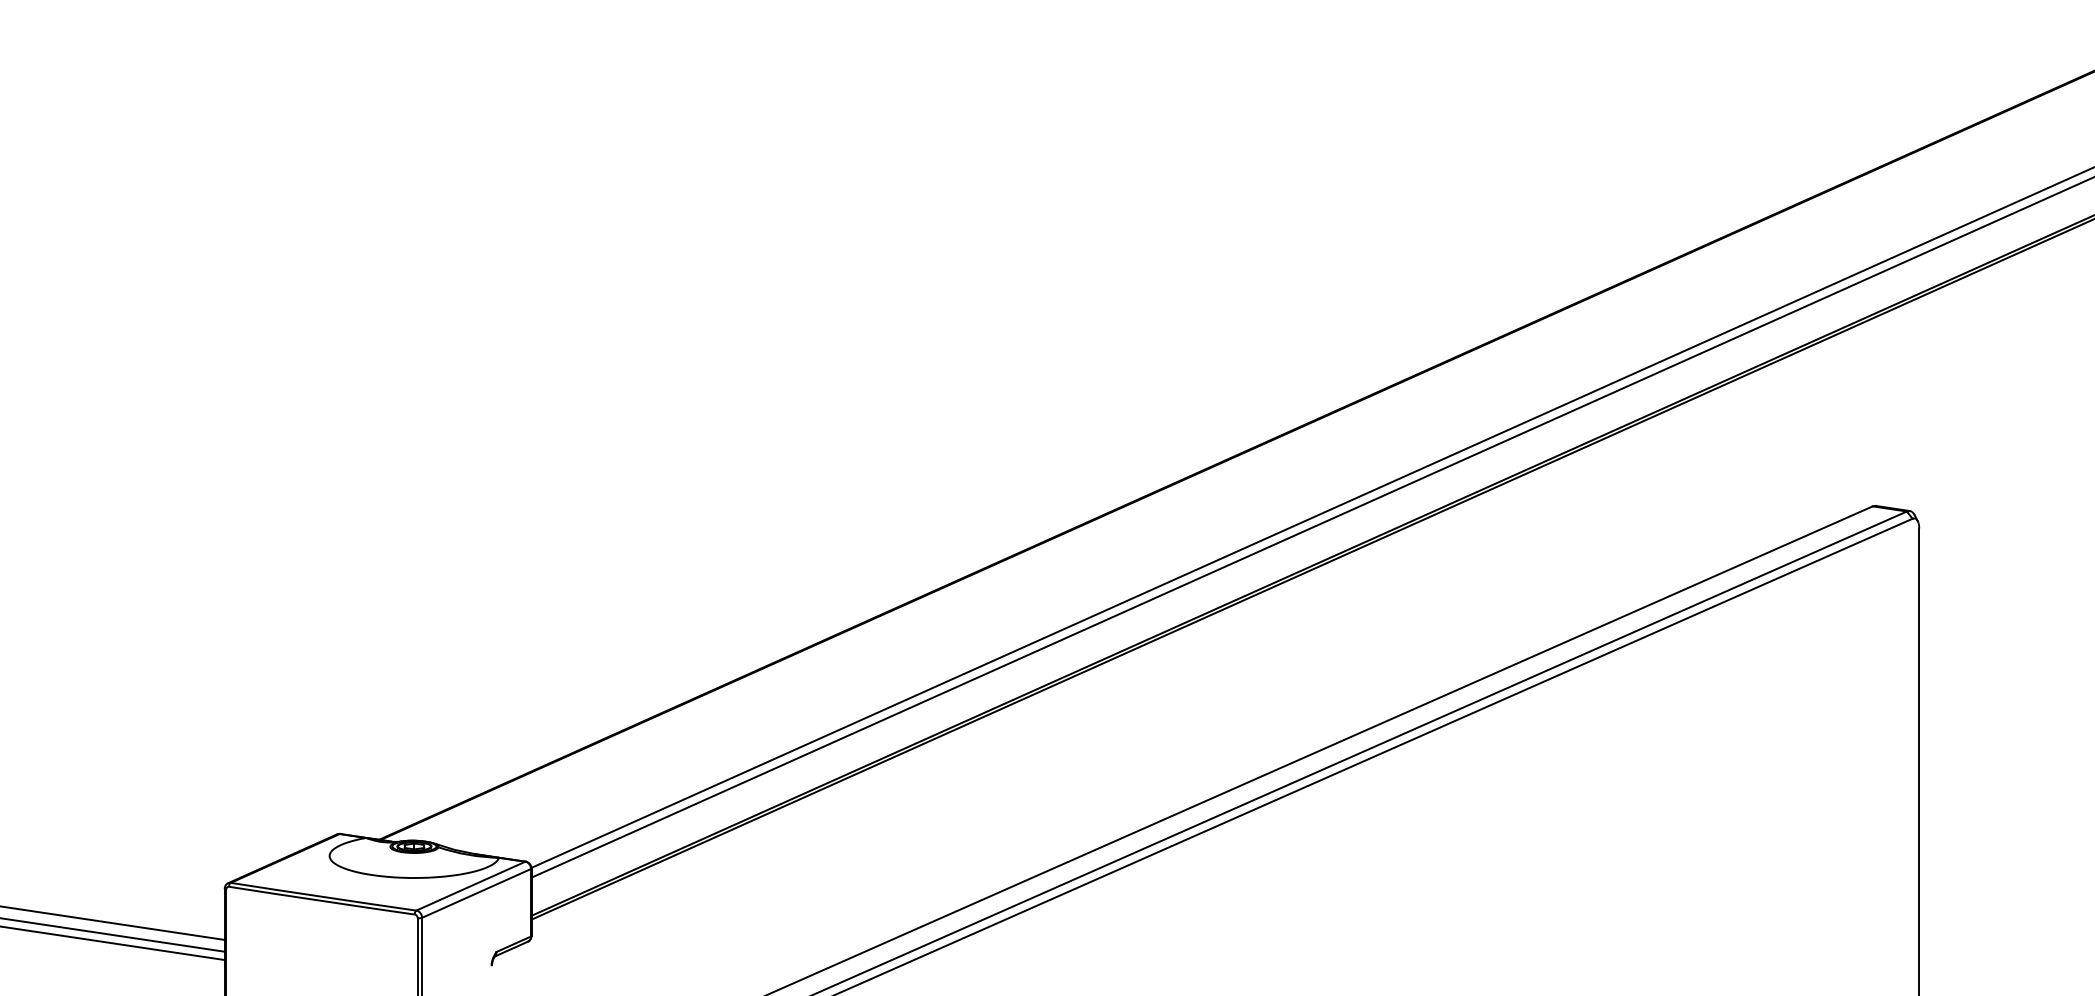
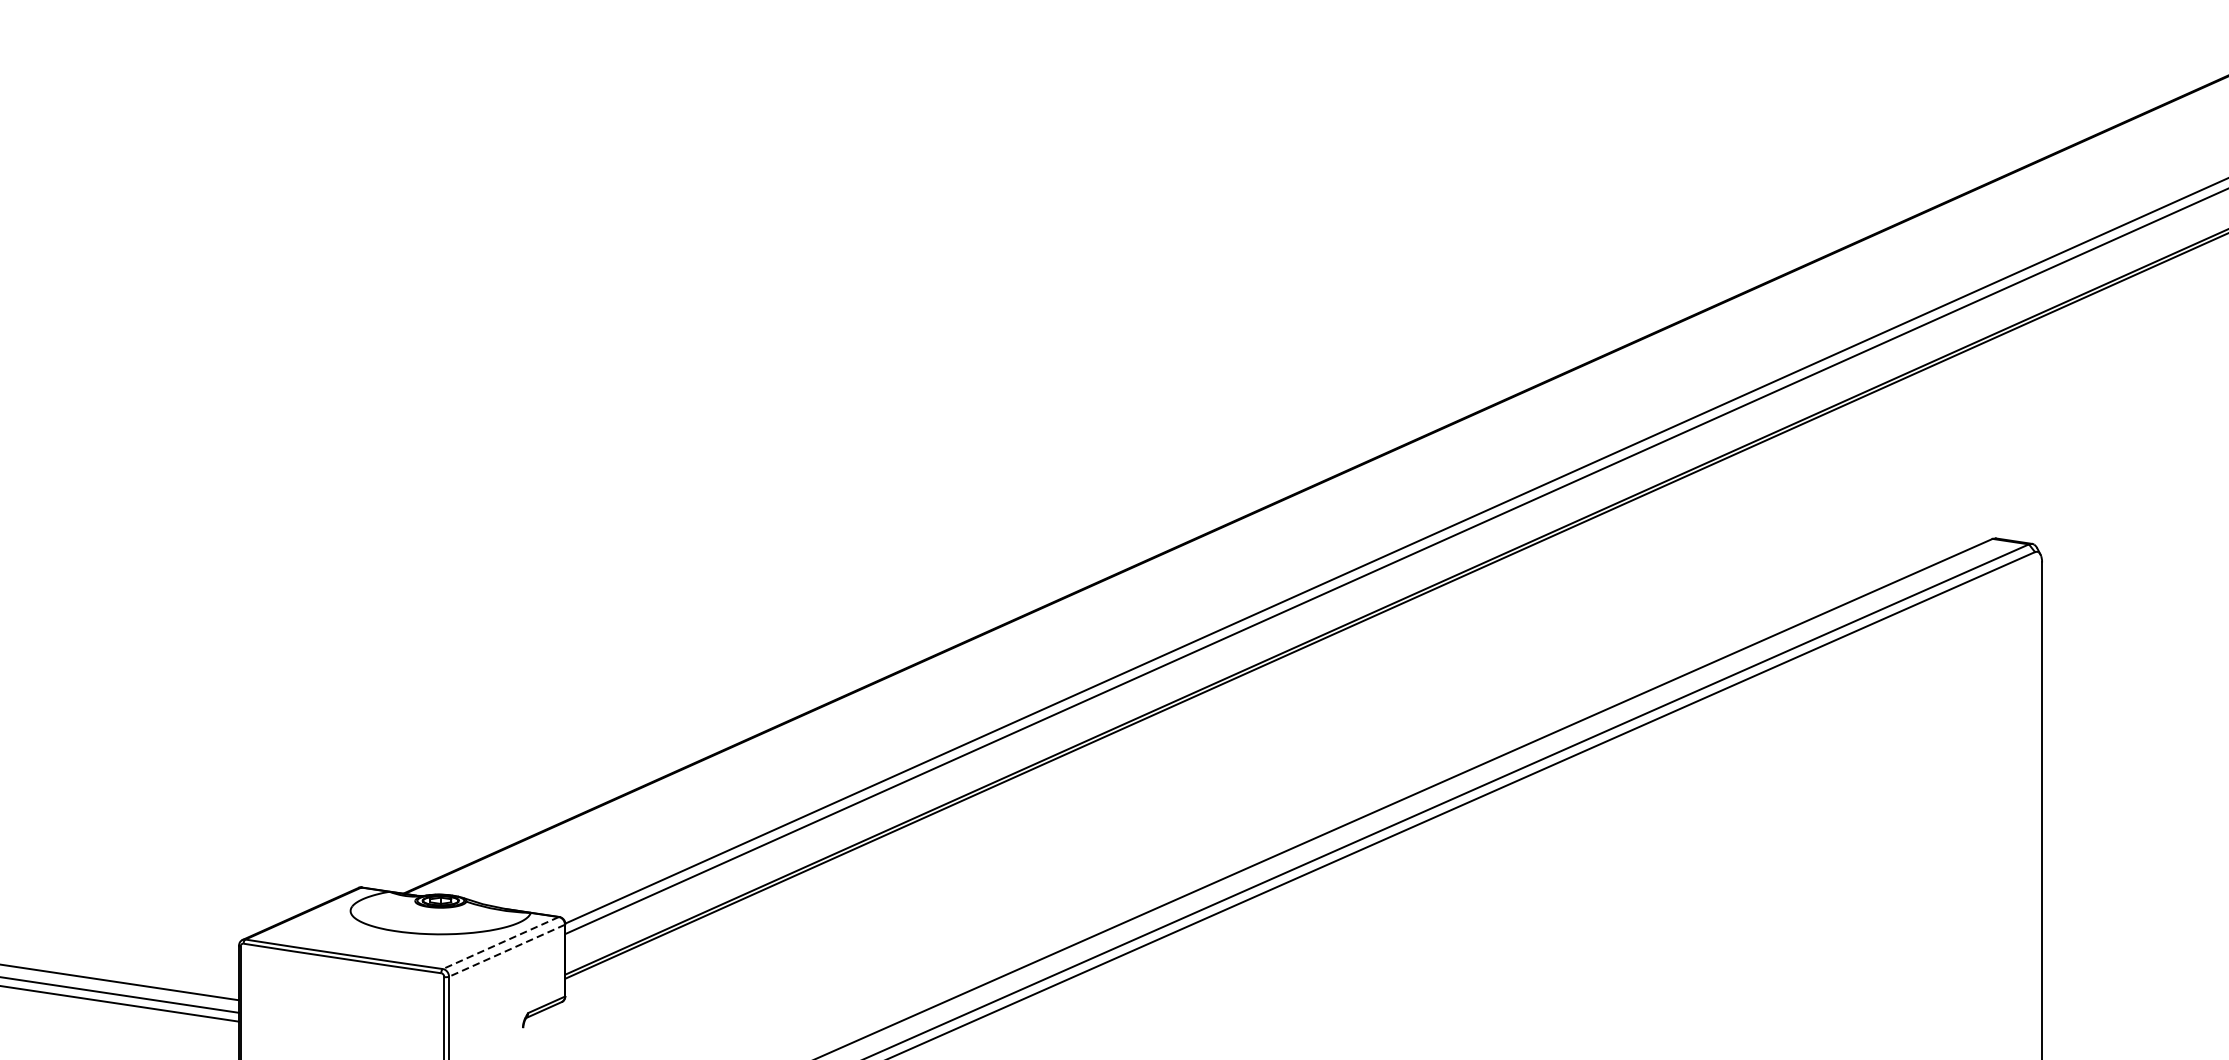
line: (470, 886) -> (500, 943), solid -> dashed
line: (476, 893) -> (506, 950), solid -> dashed

